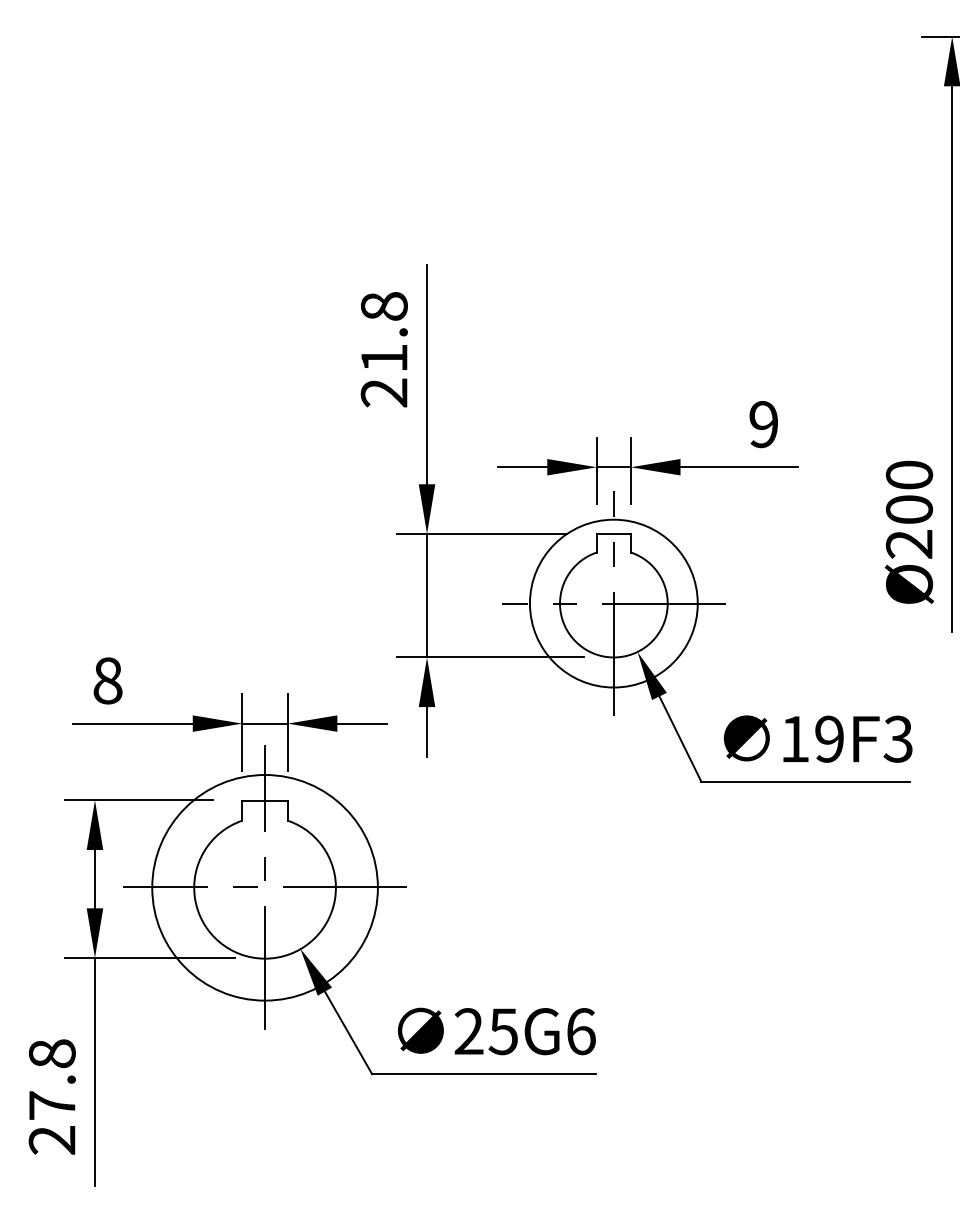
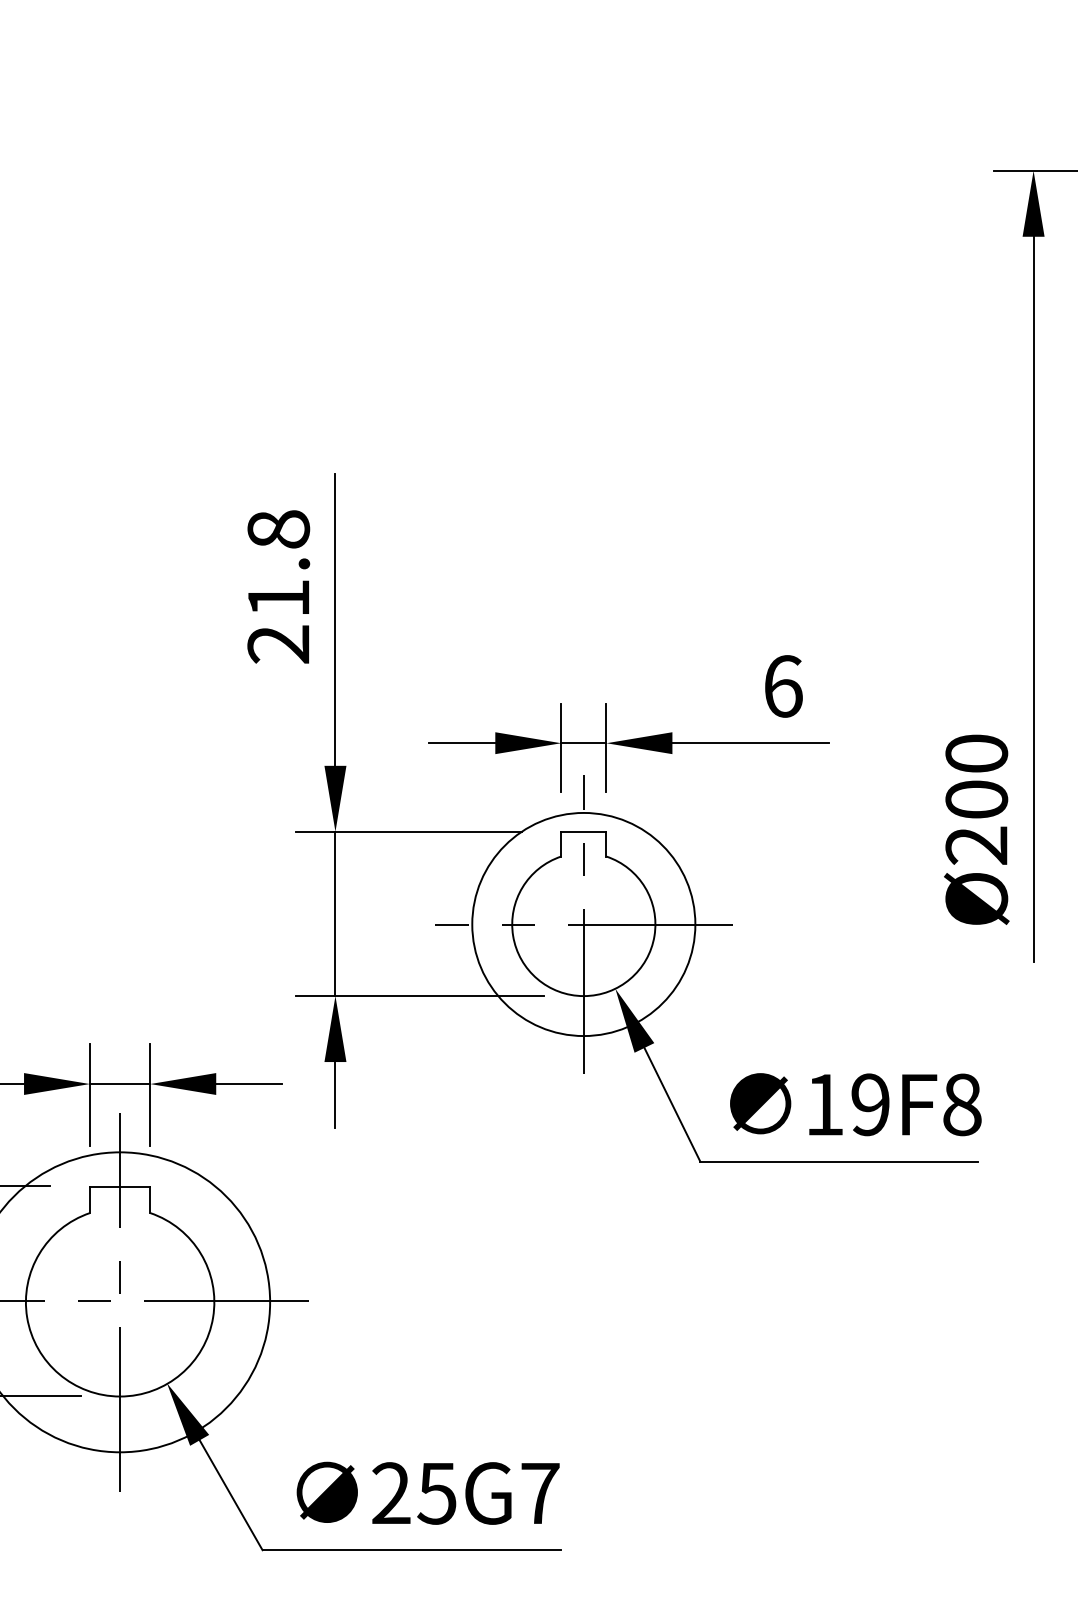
text: (763, 424) -> (782, 686), 9 -> 6
text: (898, 738) -> (962, 1103), 19F3 -> 19F8
text: (581, 1031) -> (540, 1493), 25G6 -> 25G7

